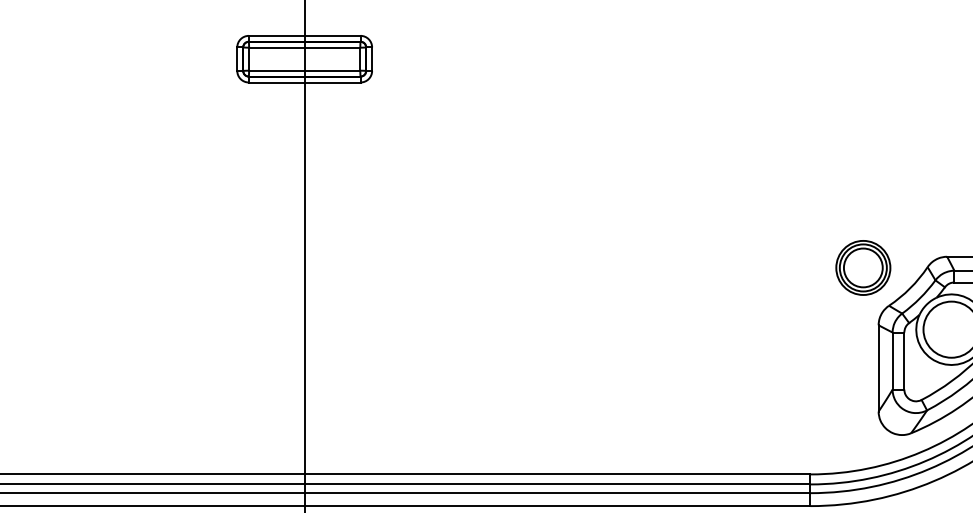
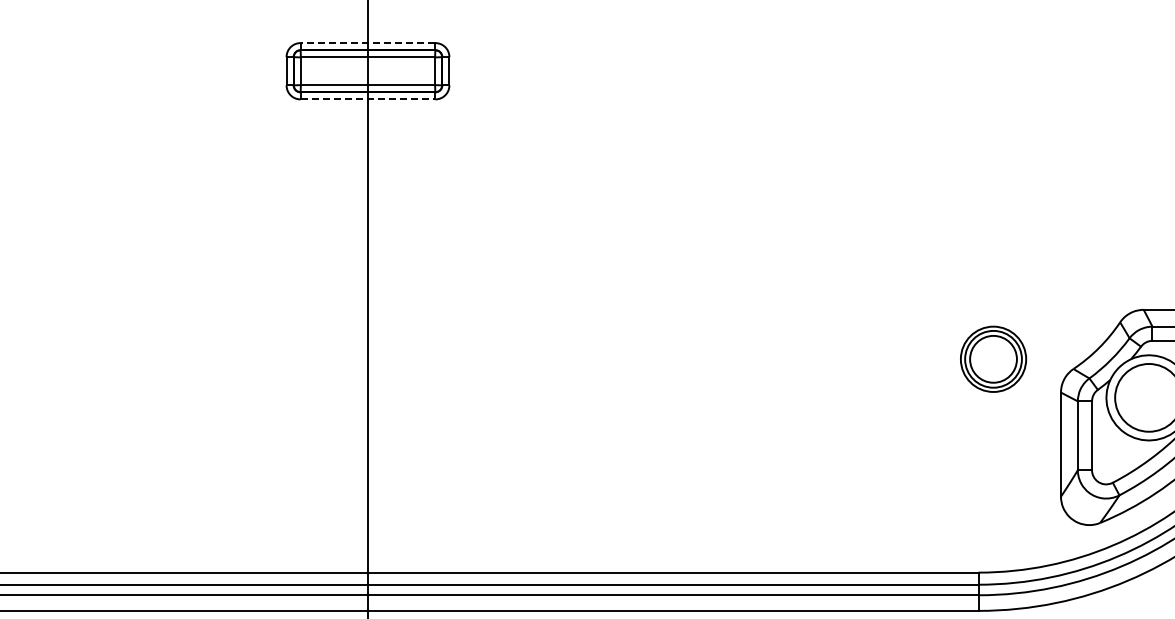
line: (304, 36) -> (367, 43), solid -> dashed
line: (305, 82) -> (368, 99), solid -> dashed
part: (863, 267) -> (993, 358), moved

